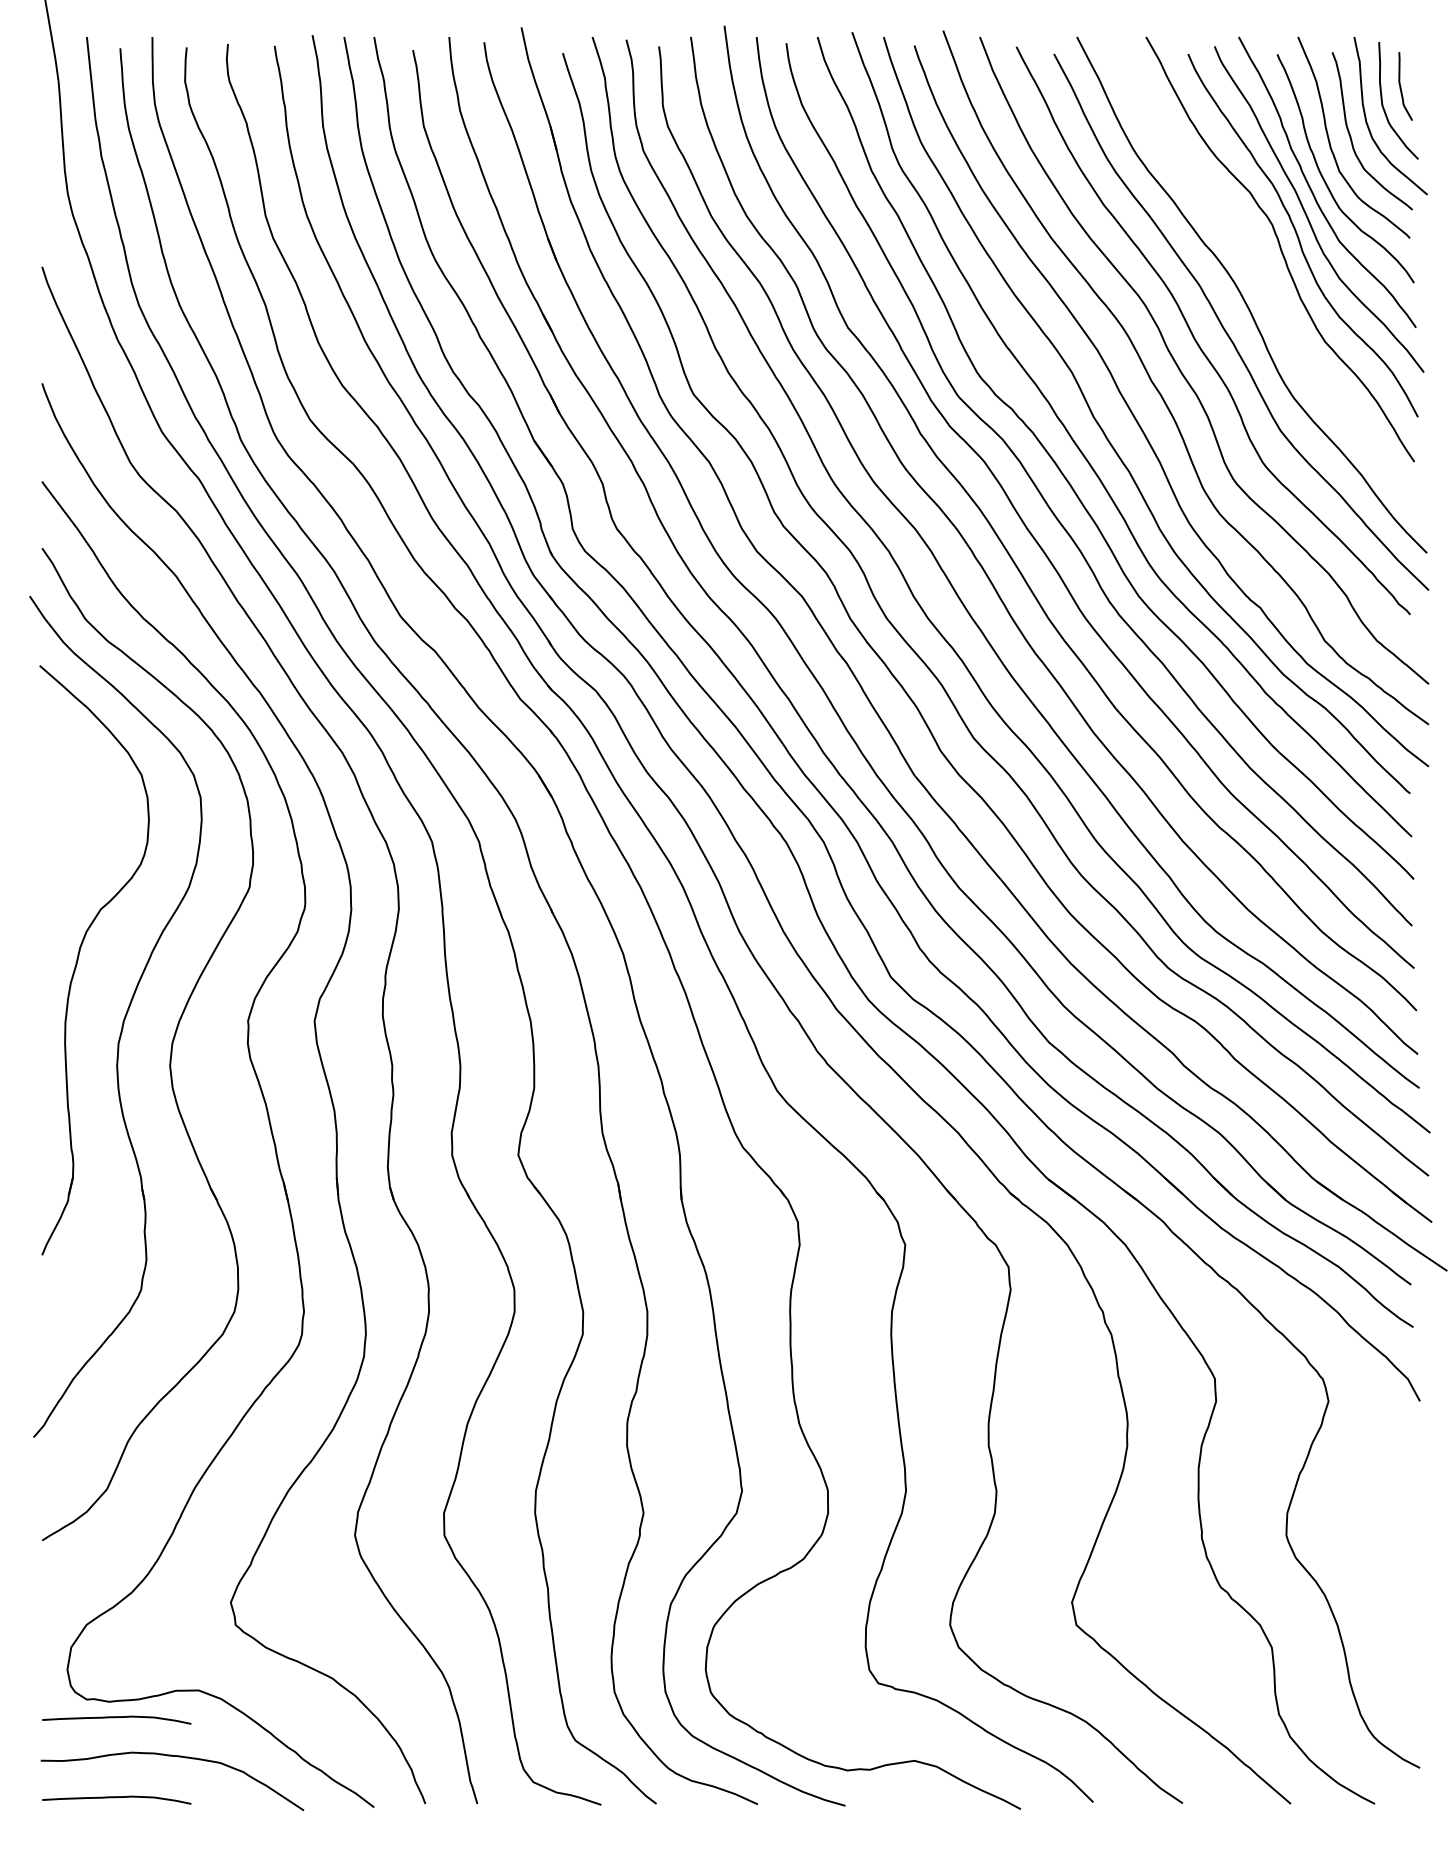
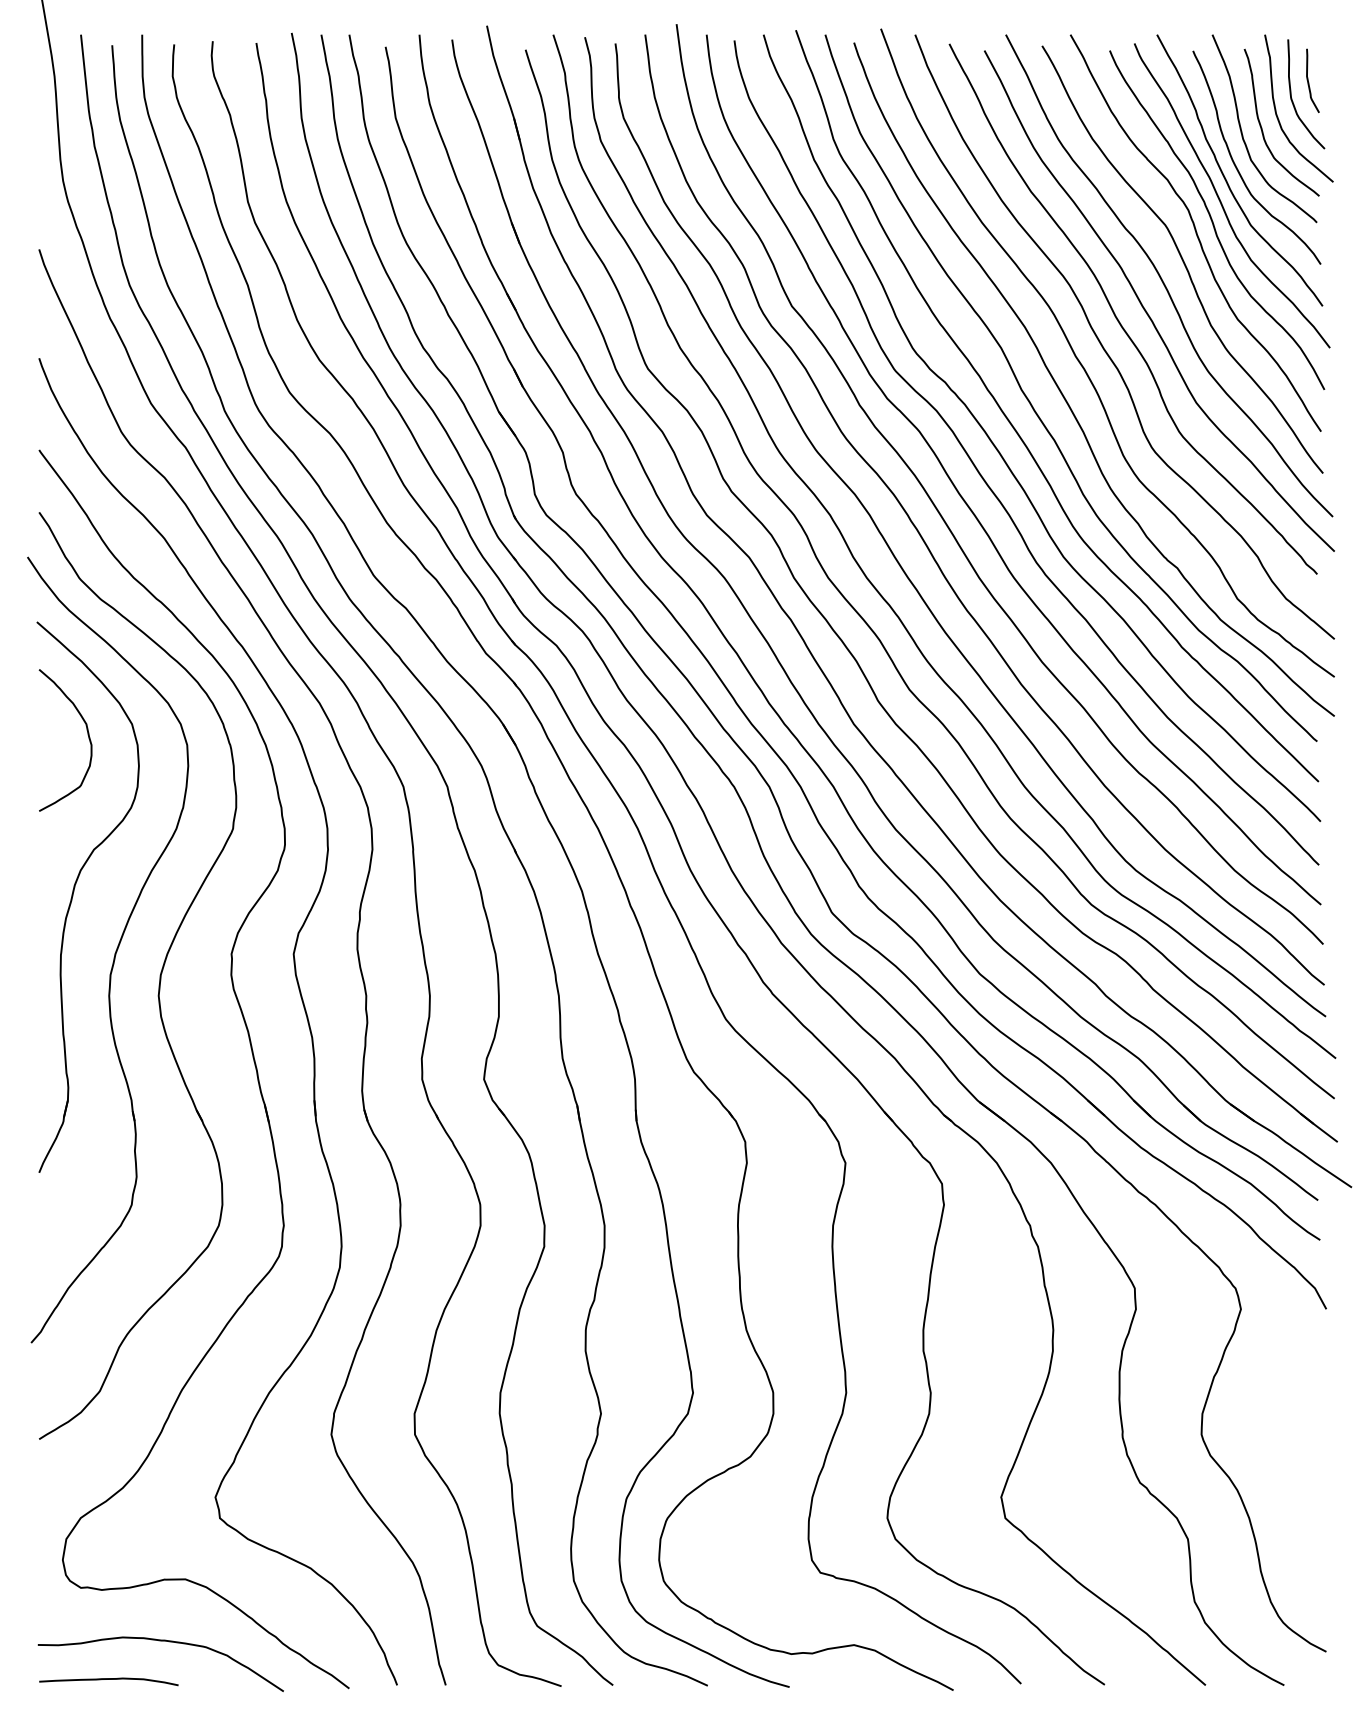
curve: (1265, 277) -> (1182, 259), added
curve: (94, 789) -> (88, 737), added
curve: (115, 1718) -> (107, 1605), removed

